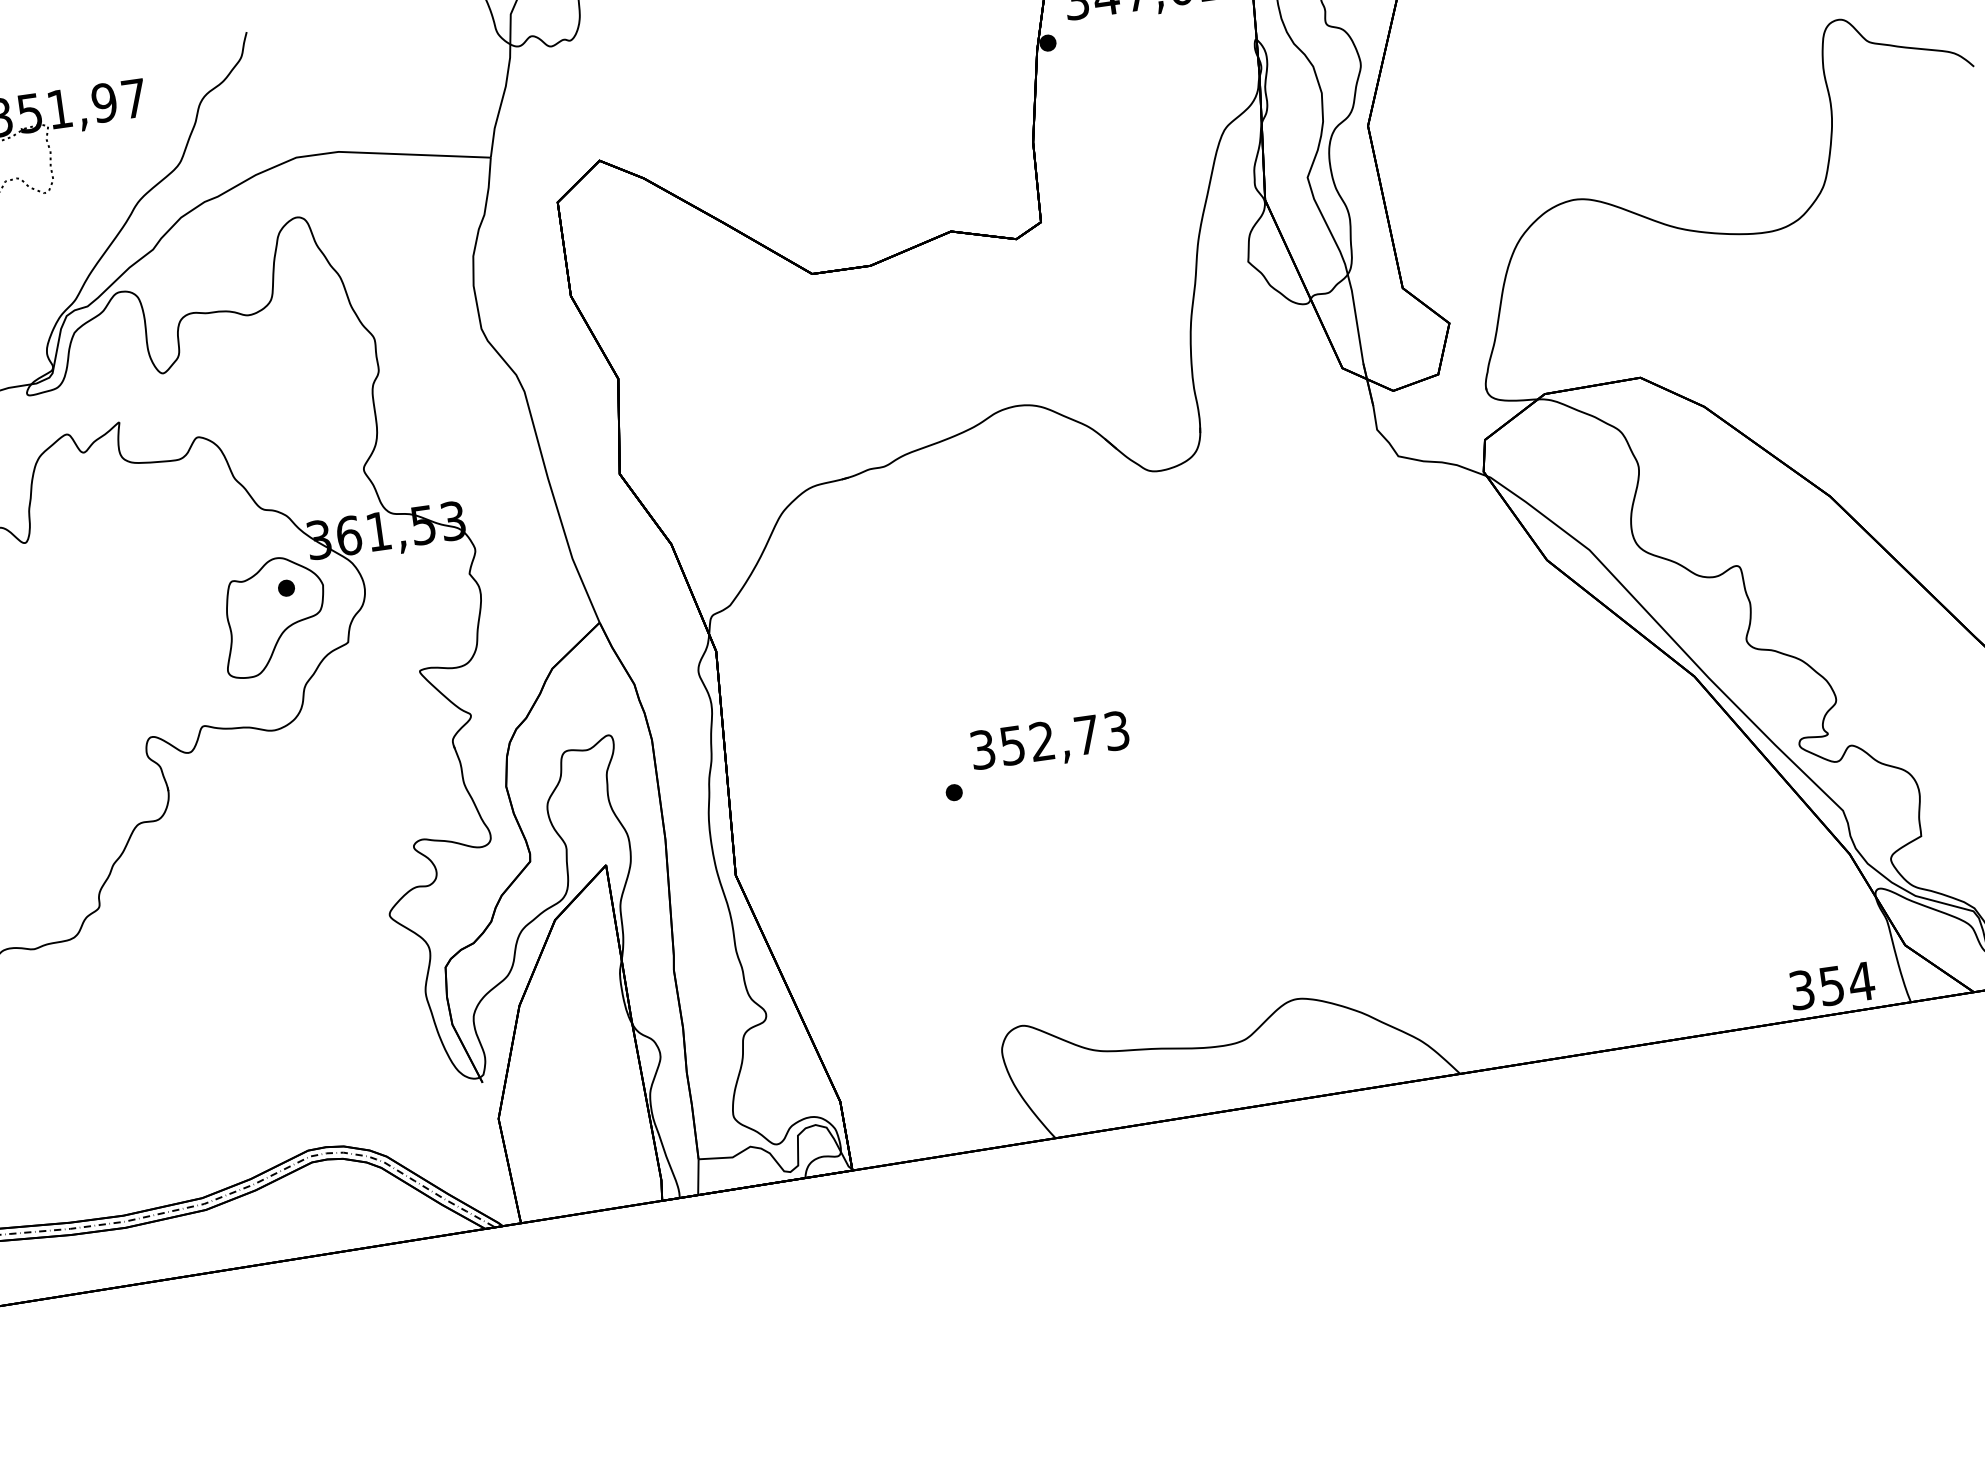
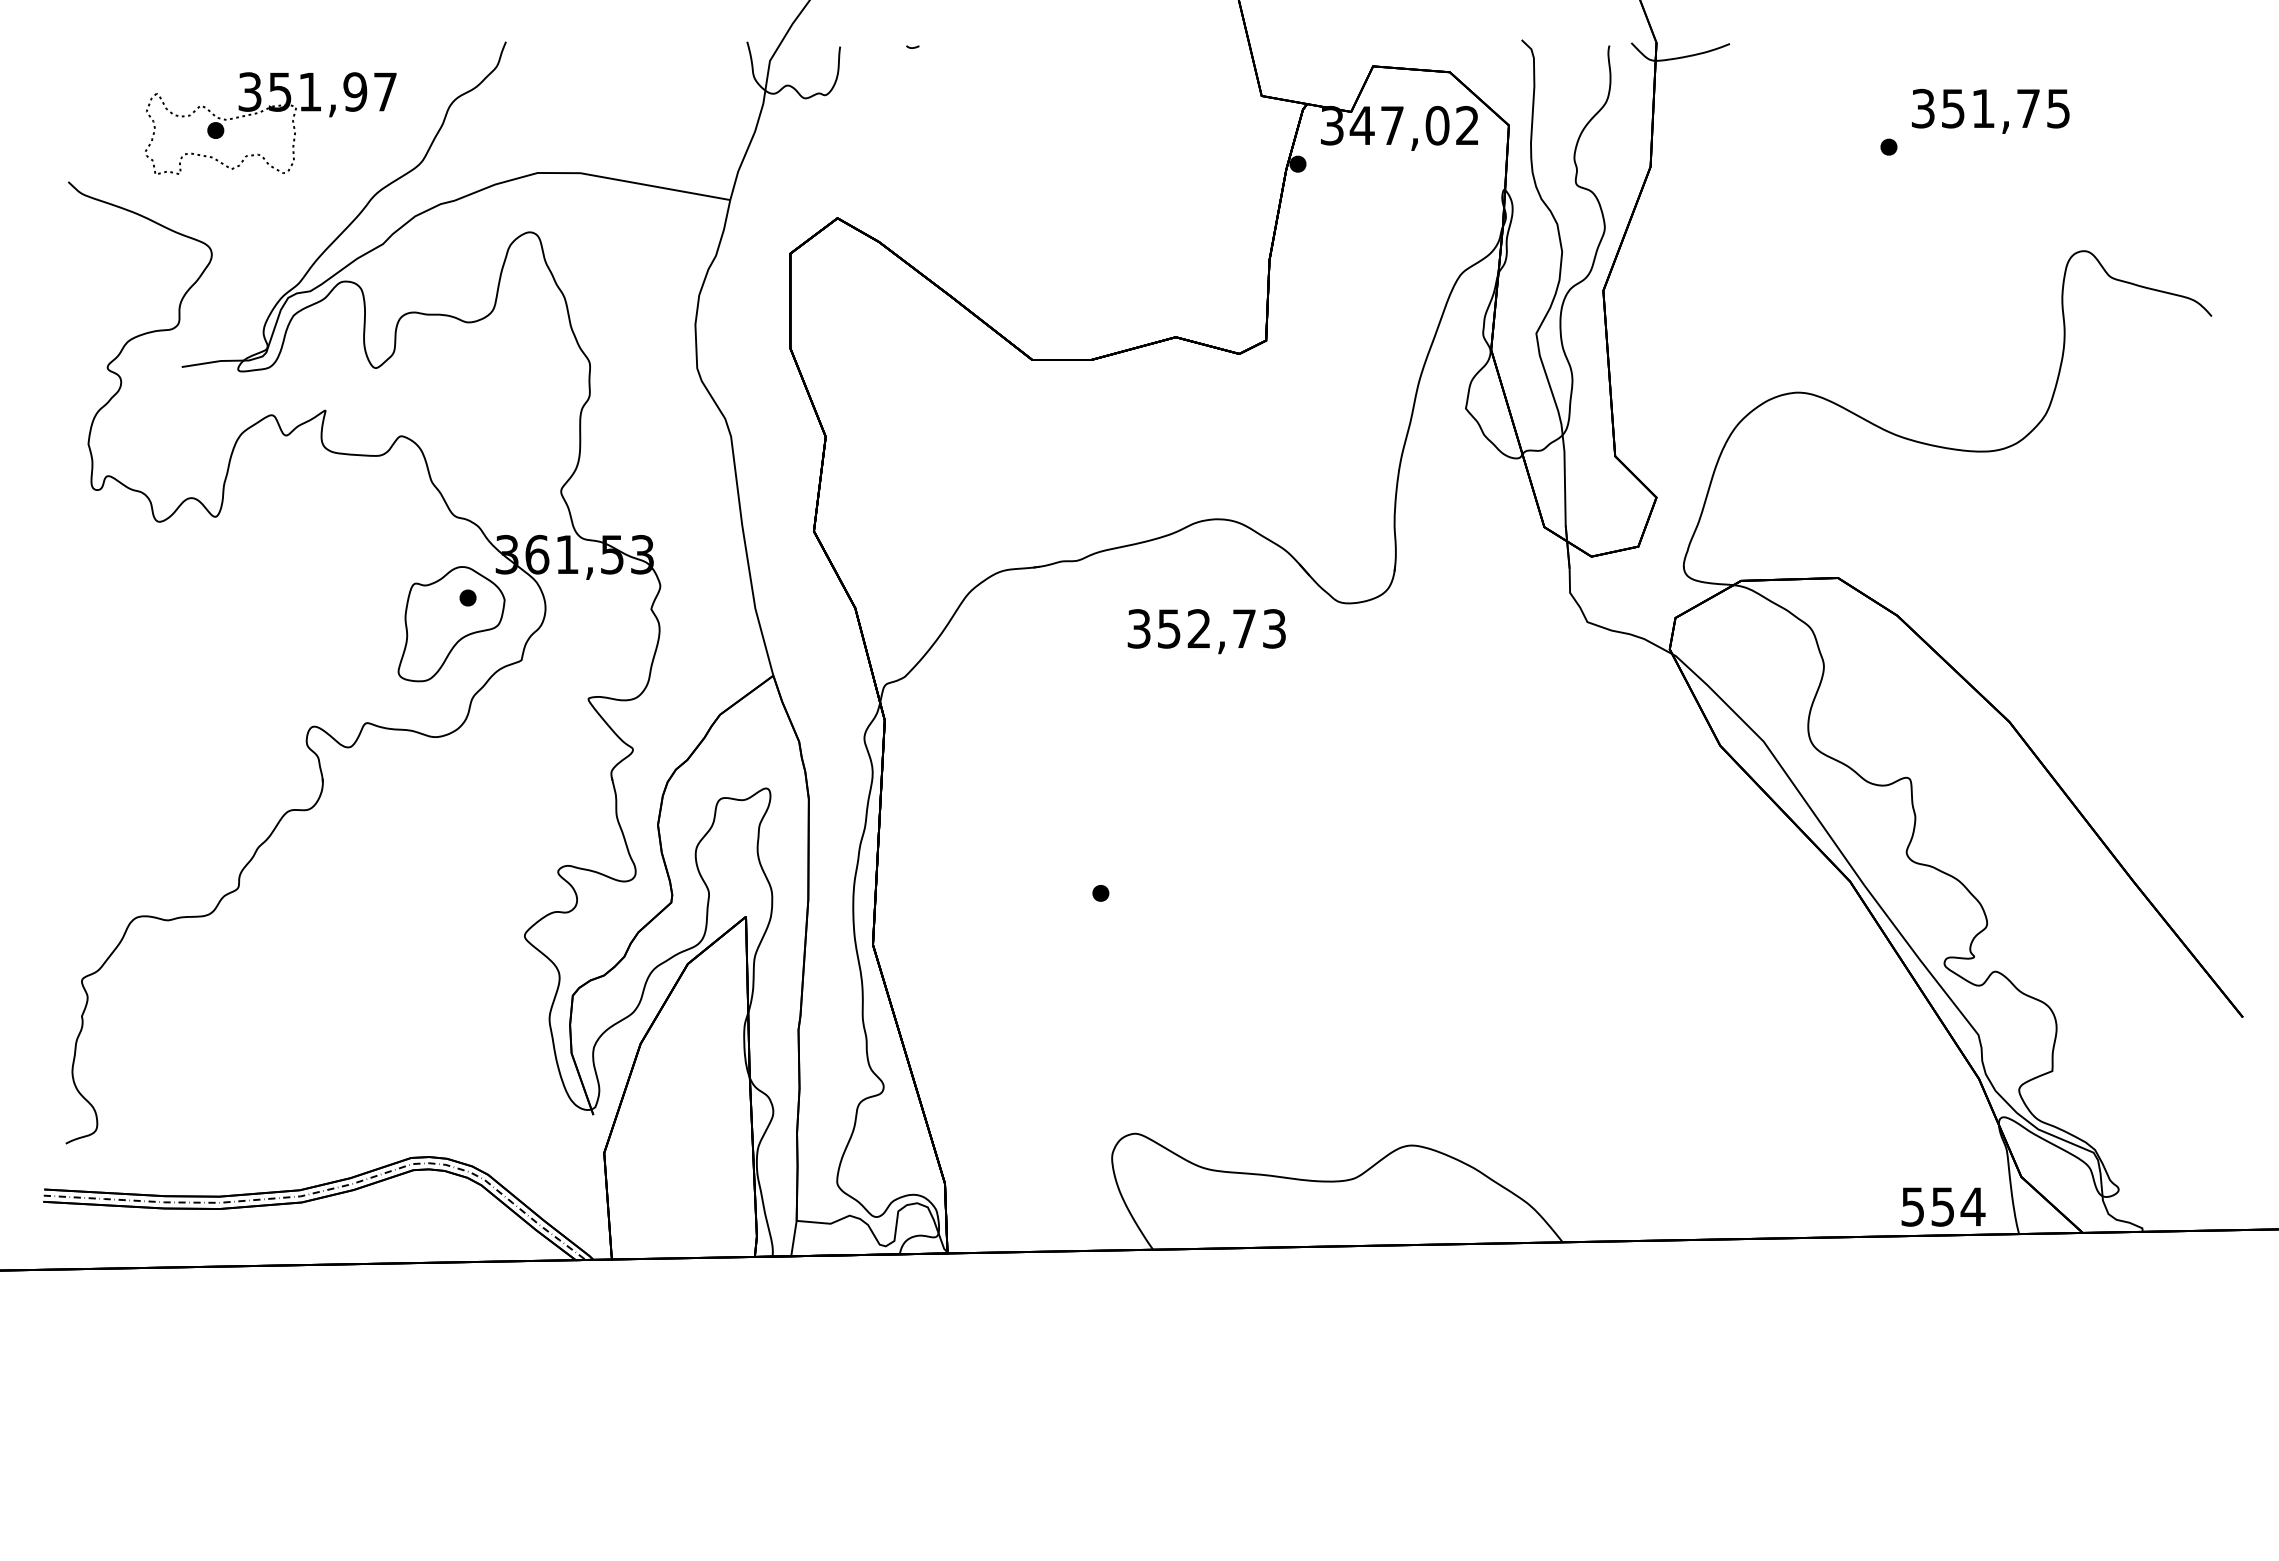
text: (1049, 742) -> (1206, 631), moved
text: (1802, 989) -> (1913, 1206), 354 -> 554

